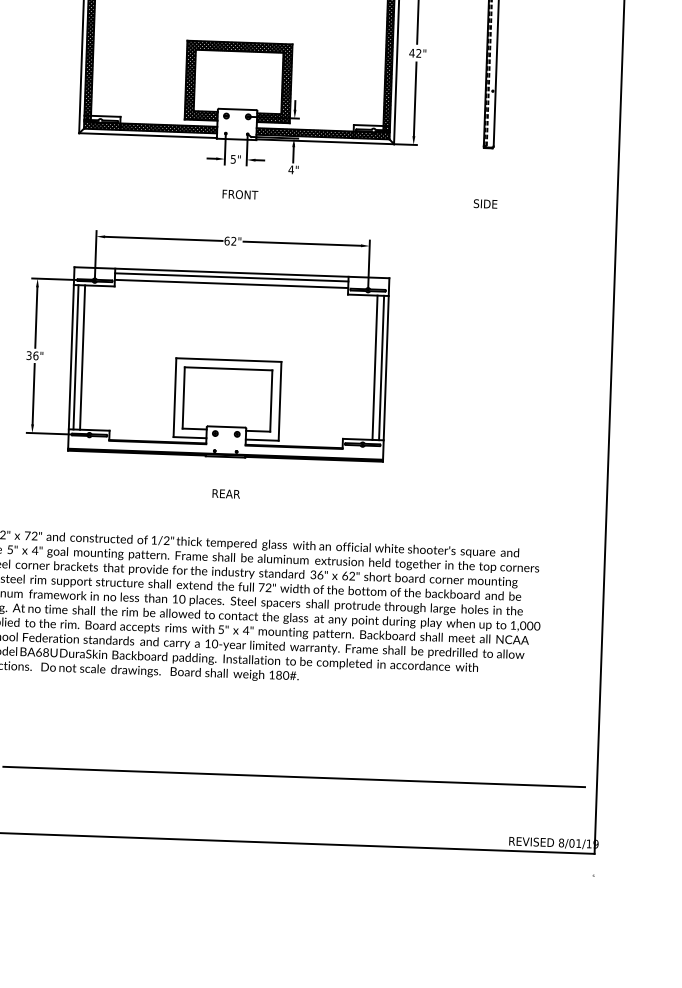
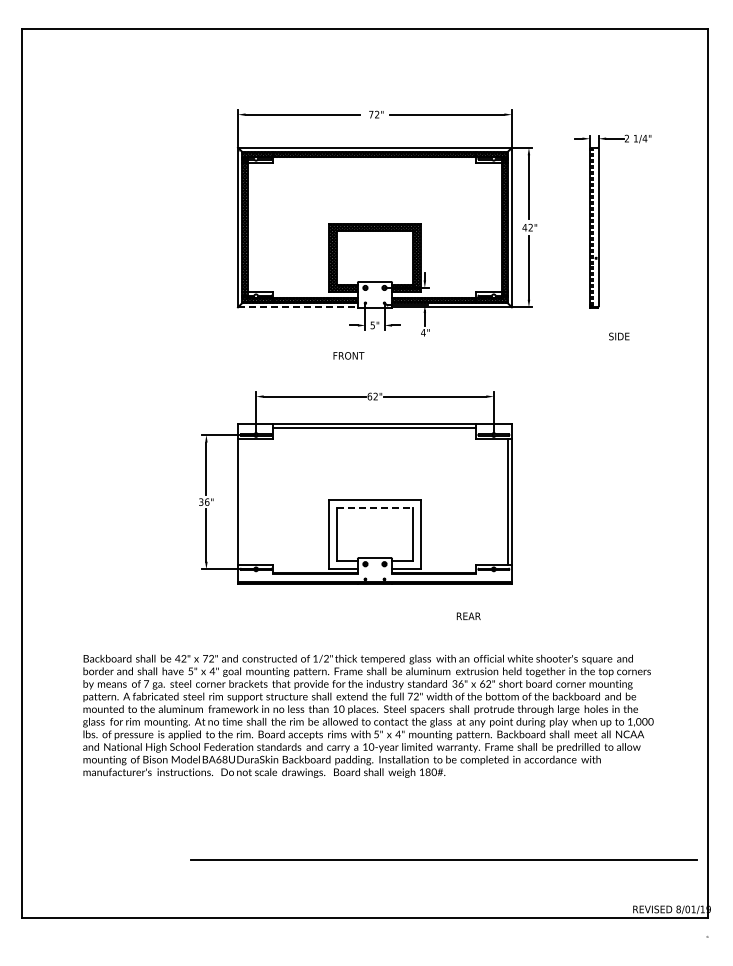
line: (147, 135) -> (297, 307), solid -> dashed
text: (239, 194) -> (348, 355), moved
text: (485, 203) -> (619, 336), moved
line: (230, 283) -> (374, 433), removed
line: (76, 356) -> (242, 501), removed
line: (82, 356) -> (247, 501), removed
line: (375, 367) -> (502, 501), removed
line: (229, 368) -> (375, 507), solid -> dashed
text: (225, 492) -> (468, 615), moved

